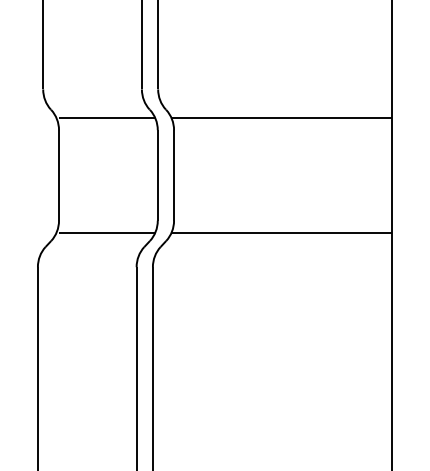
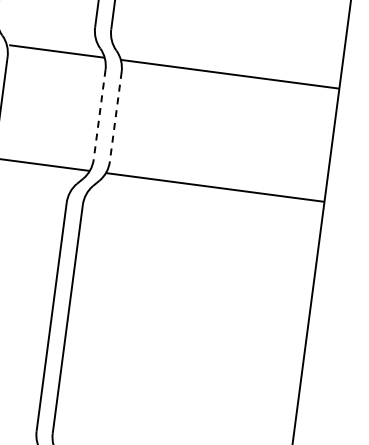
line: (157, 175) -> (99, 114), solid -> dashed
line: (174, 175) -> (116, 116), solid -> dashed

